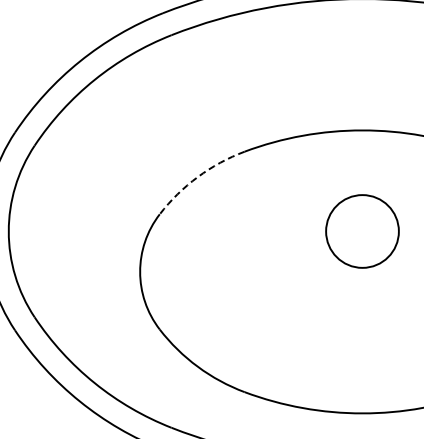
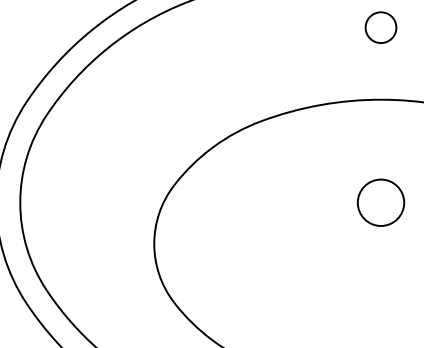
circle: (362, 59) -> (381, 27), added
arc: (197, 177) -> (212, 147), dashed -> solid
circle: (362, 231) -> (381, 202), size x0.62

